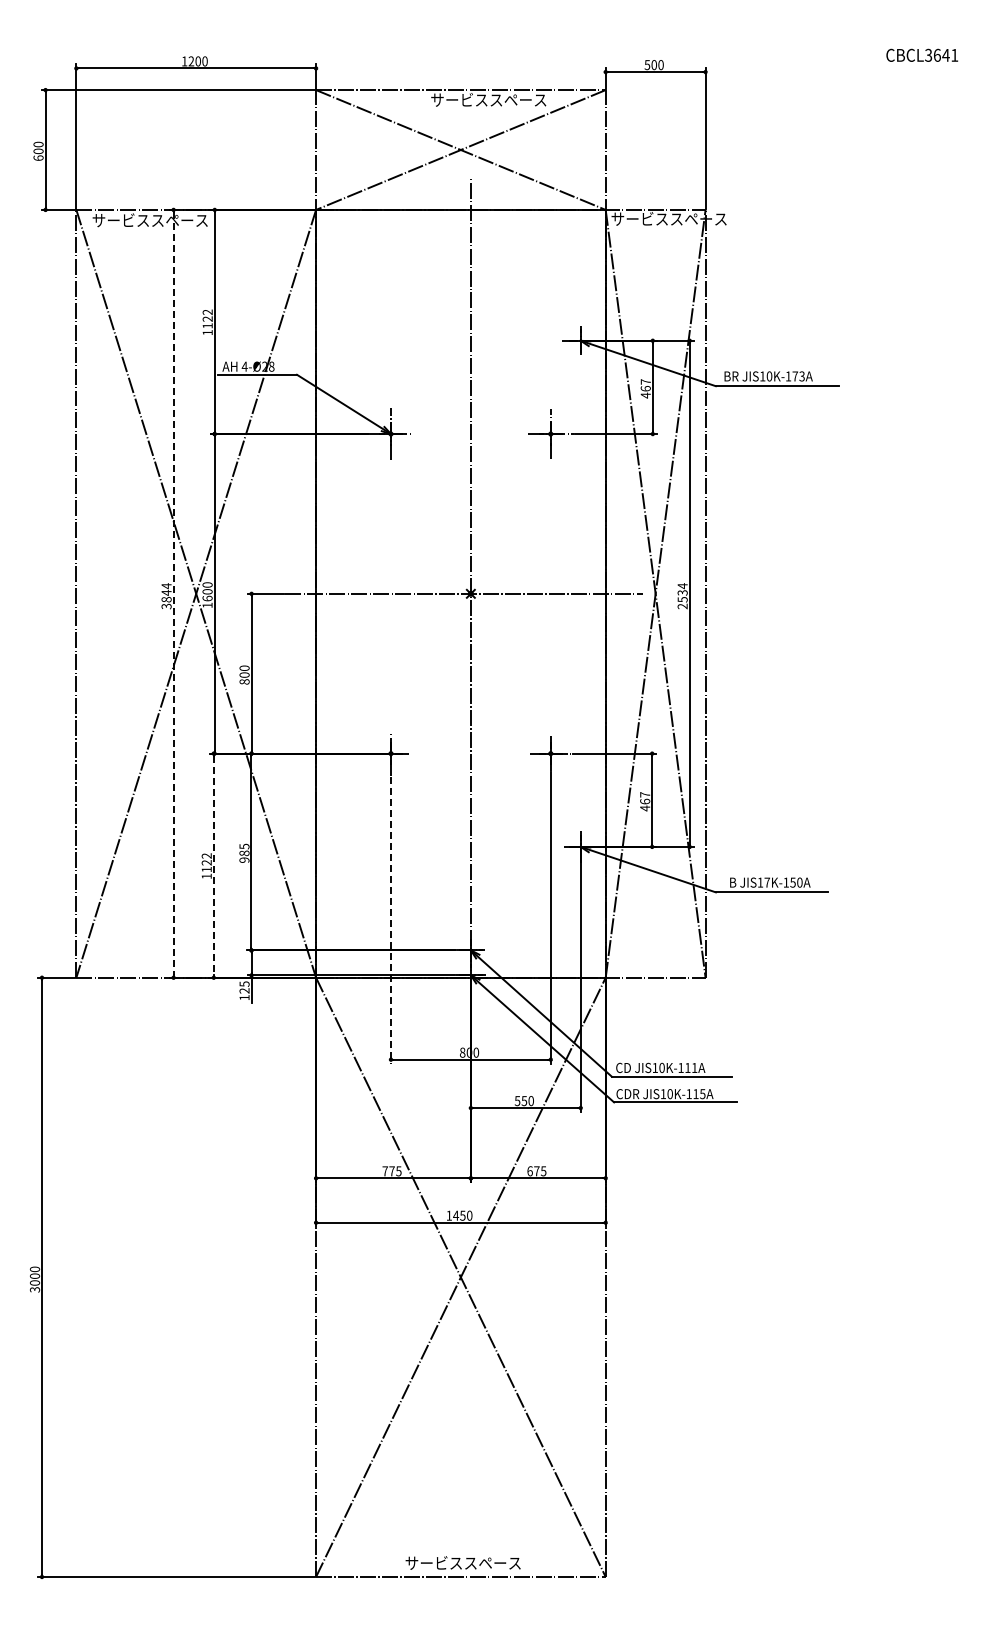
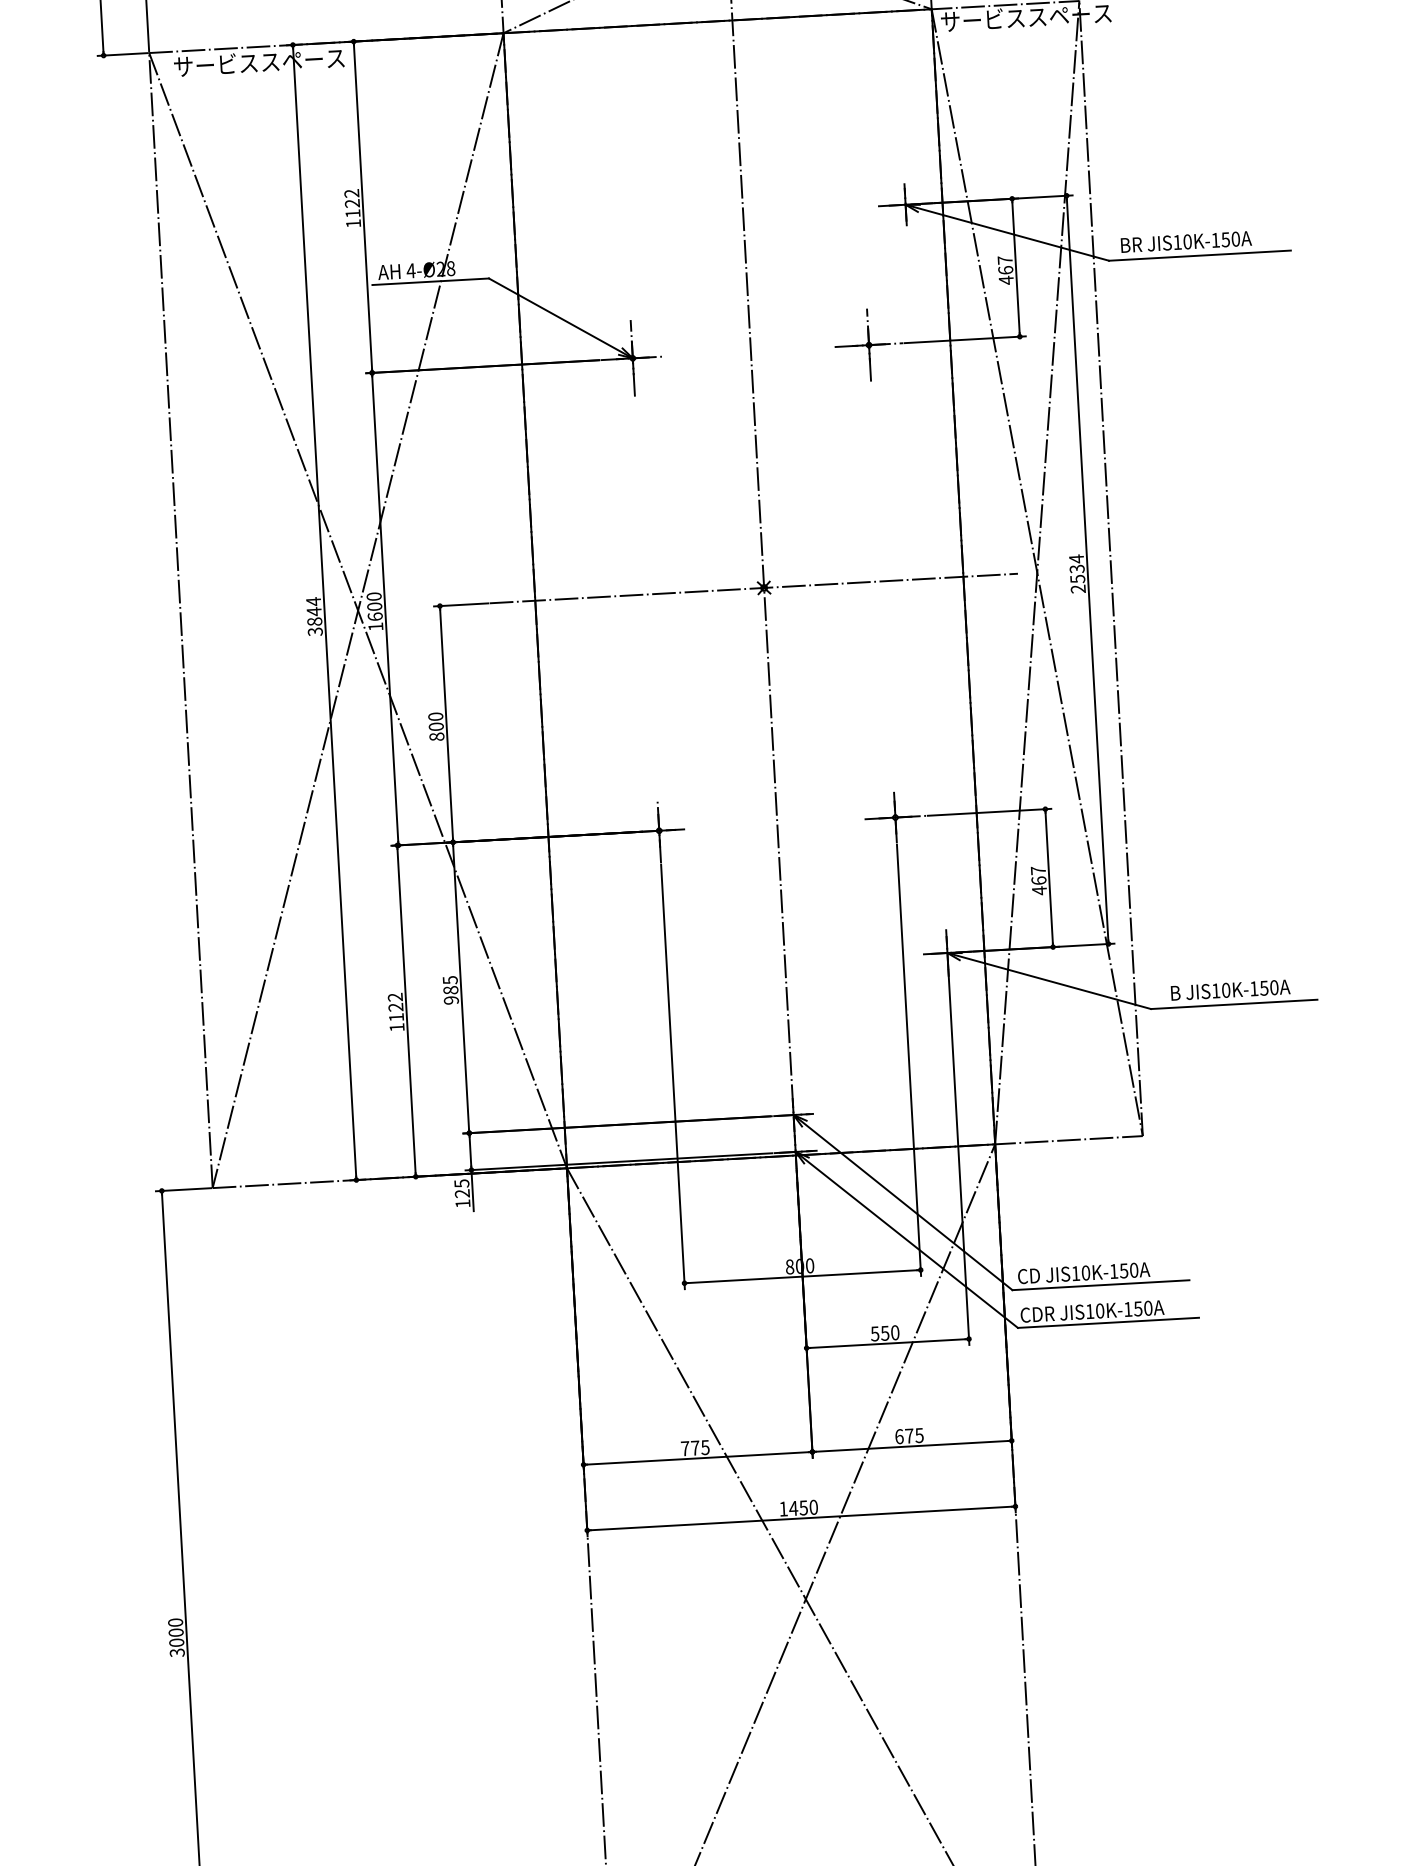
text: (798, 376) -> (1230, 239), JIS10K-173A -> JIS10K-150A
line: (173, 593) -> (324, 612), dashed -> solid
line: (213, 865) -> (406, 1010), dashed -> solid
text: (767, 882) -> (1226, 990), JIS17K-150A -> JIS10K-150A
line: (390, 920) -> (672, 1077), dashed -> solid
text: (691, 1067) -> (1129, 1269), JIS10K-111A -> JIS10K-150A
text: (699, 1094) -> (1143, 1309), JIS10K-115A -> JIS10K-150A

